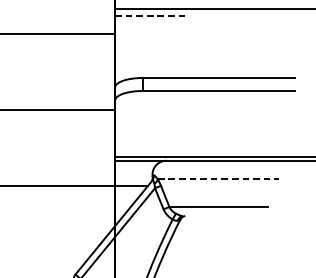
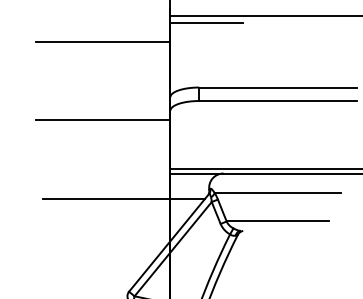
line: (149, 16) -> (206, 23), dashed -> solid
line: (219, 179) -> (278, 192), dashed -> solid

